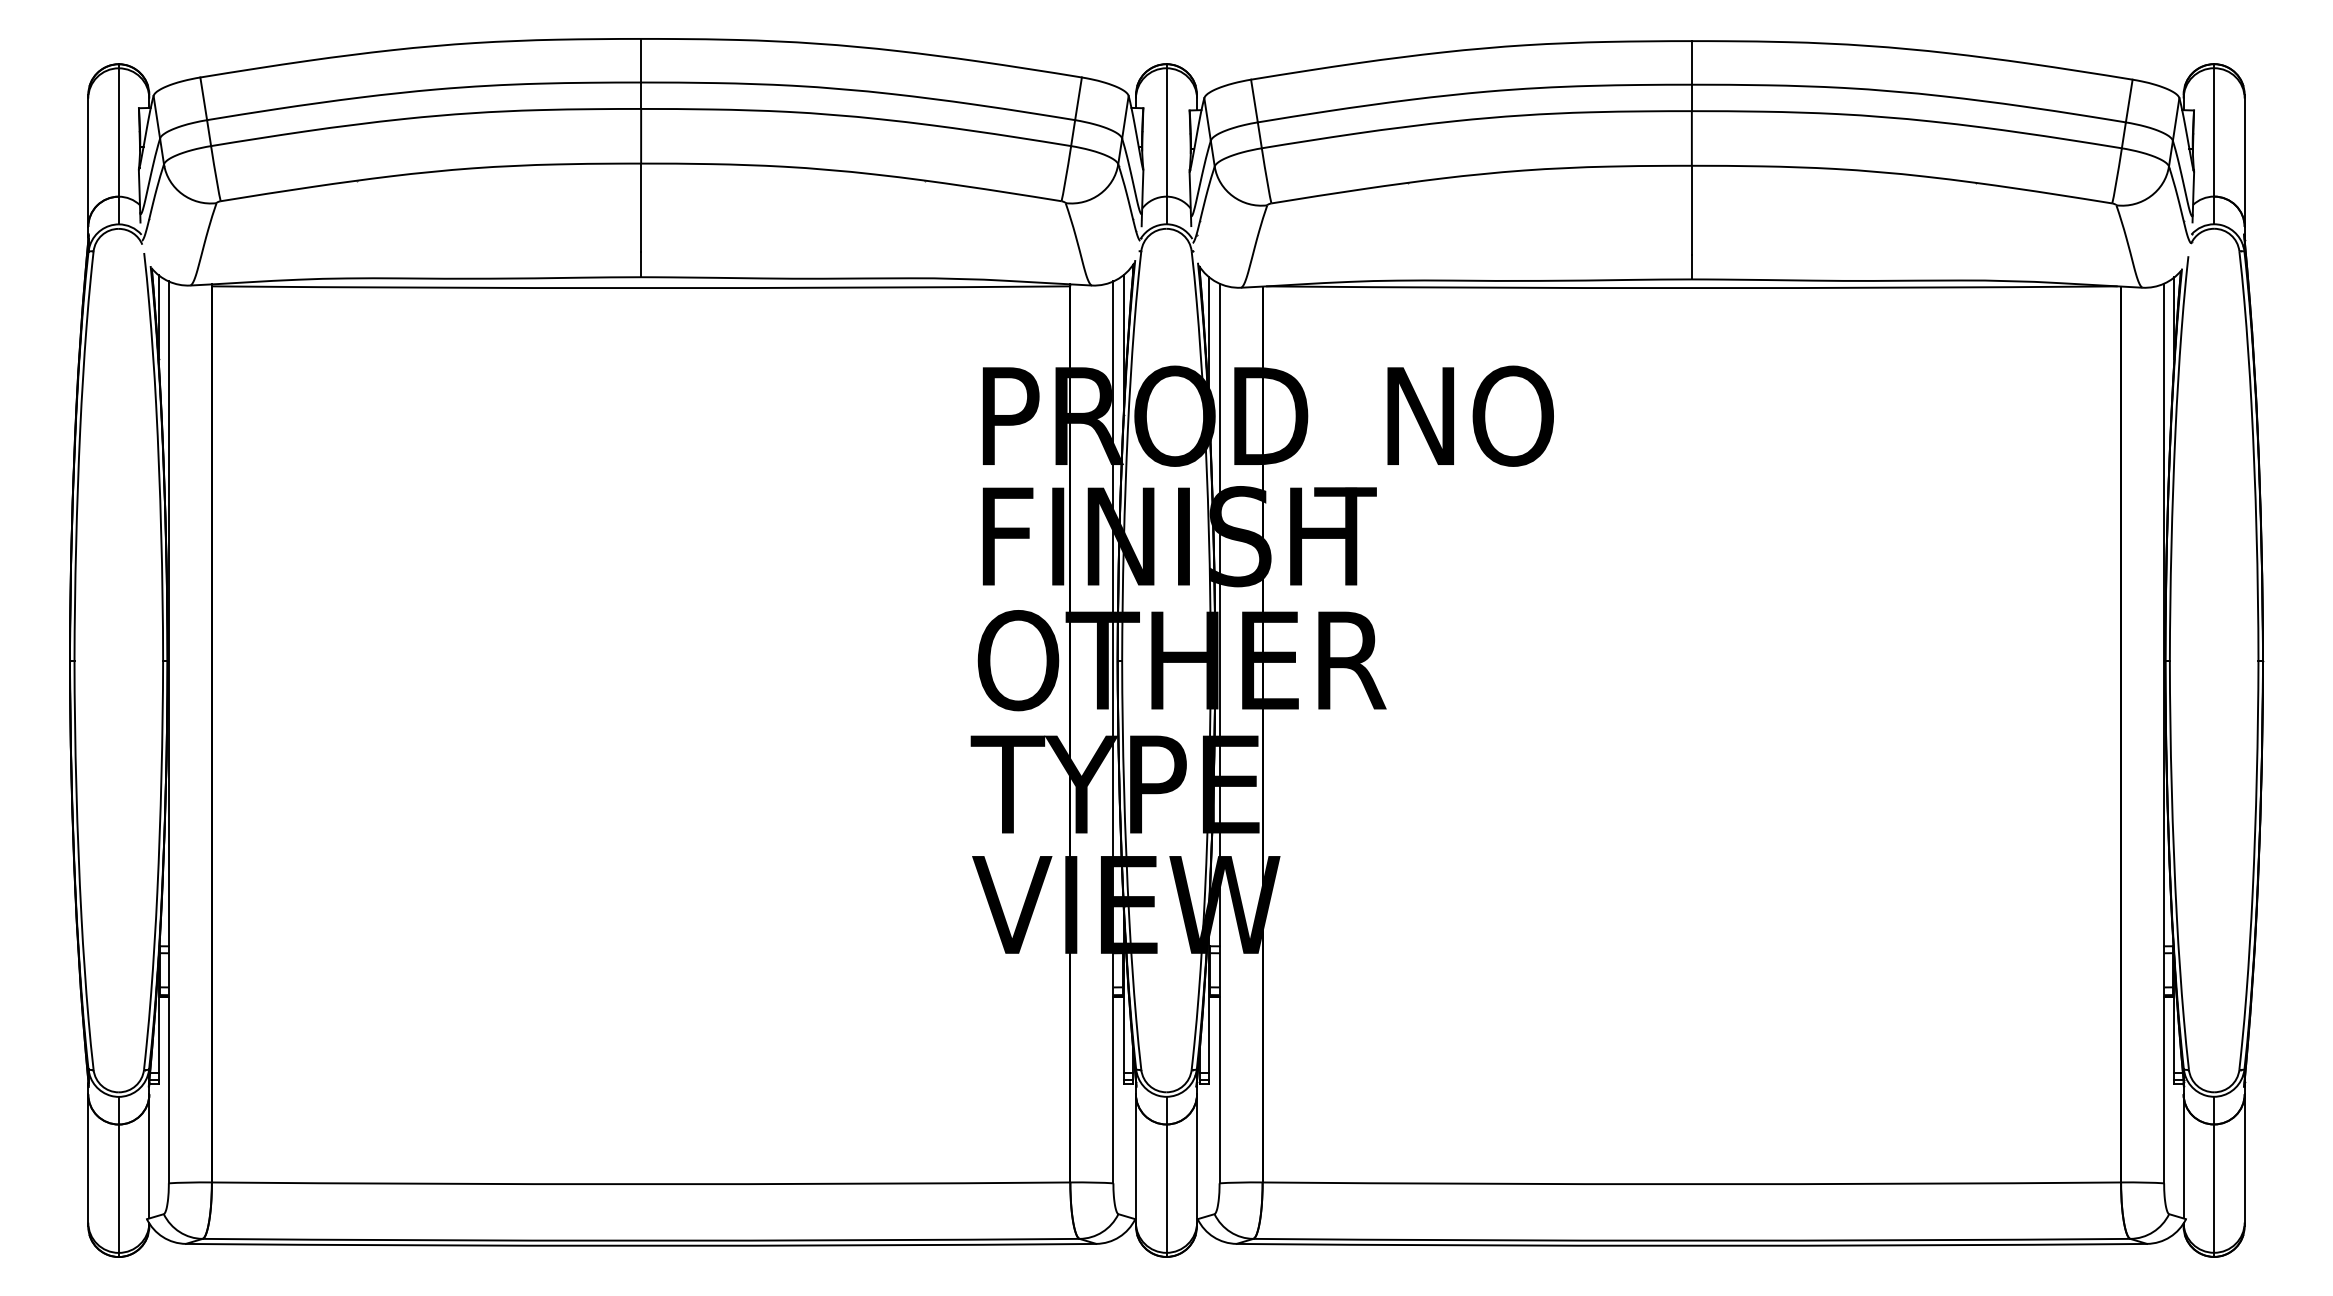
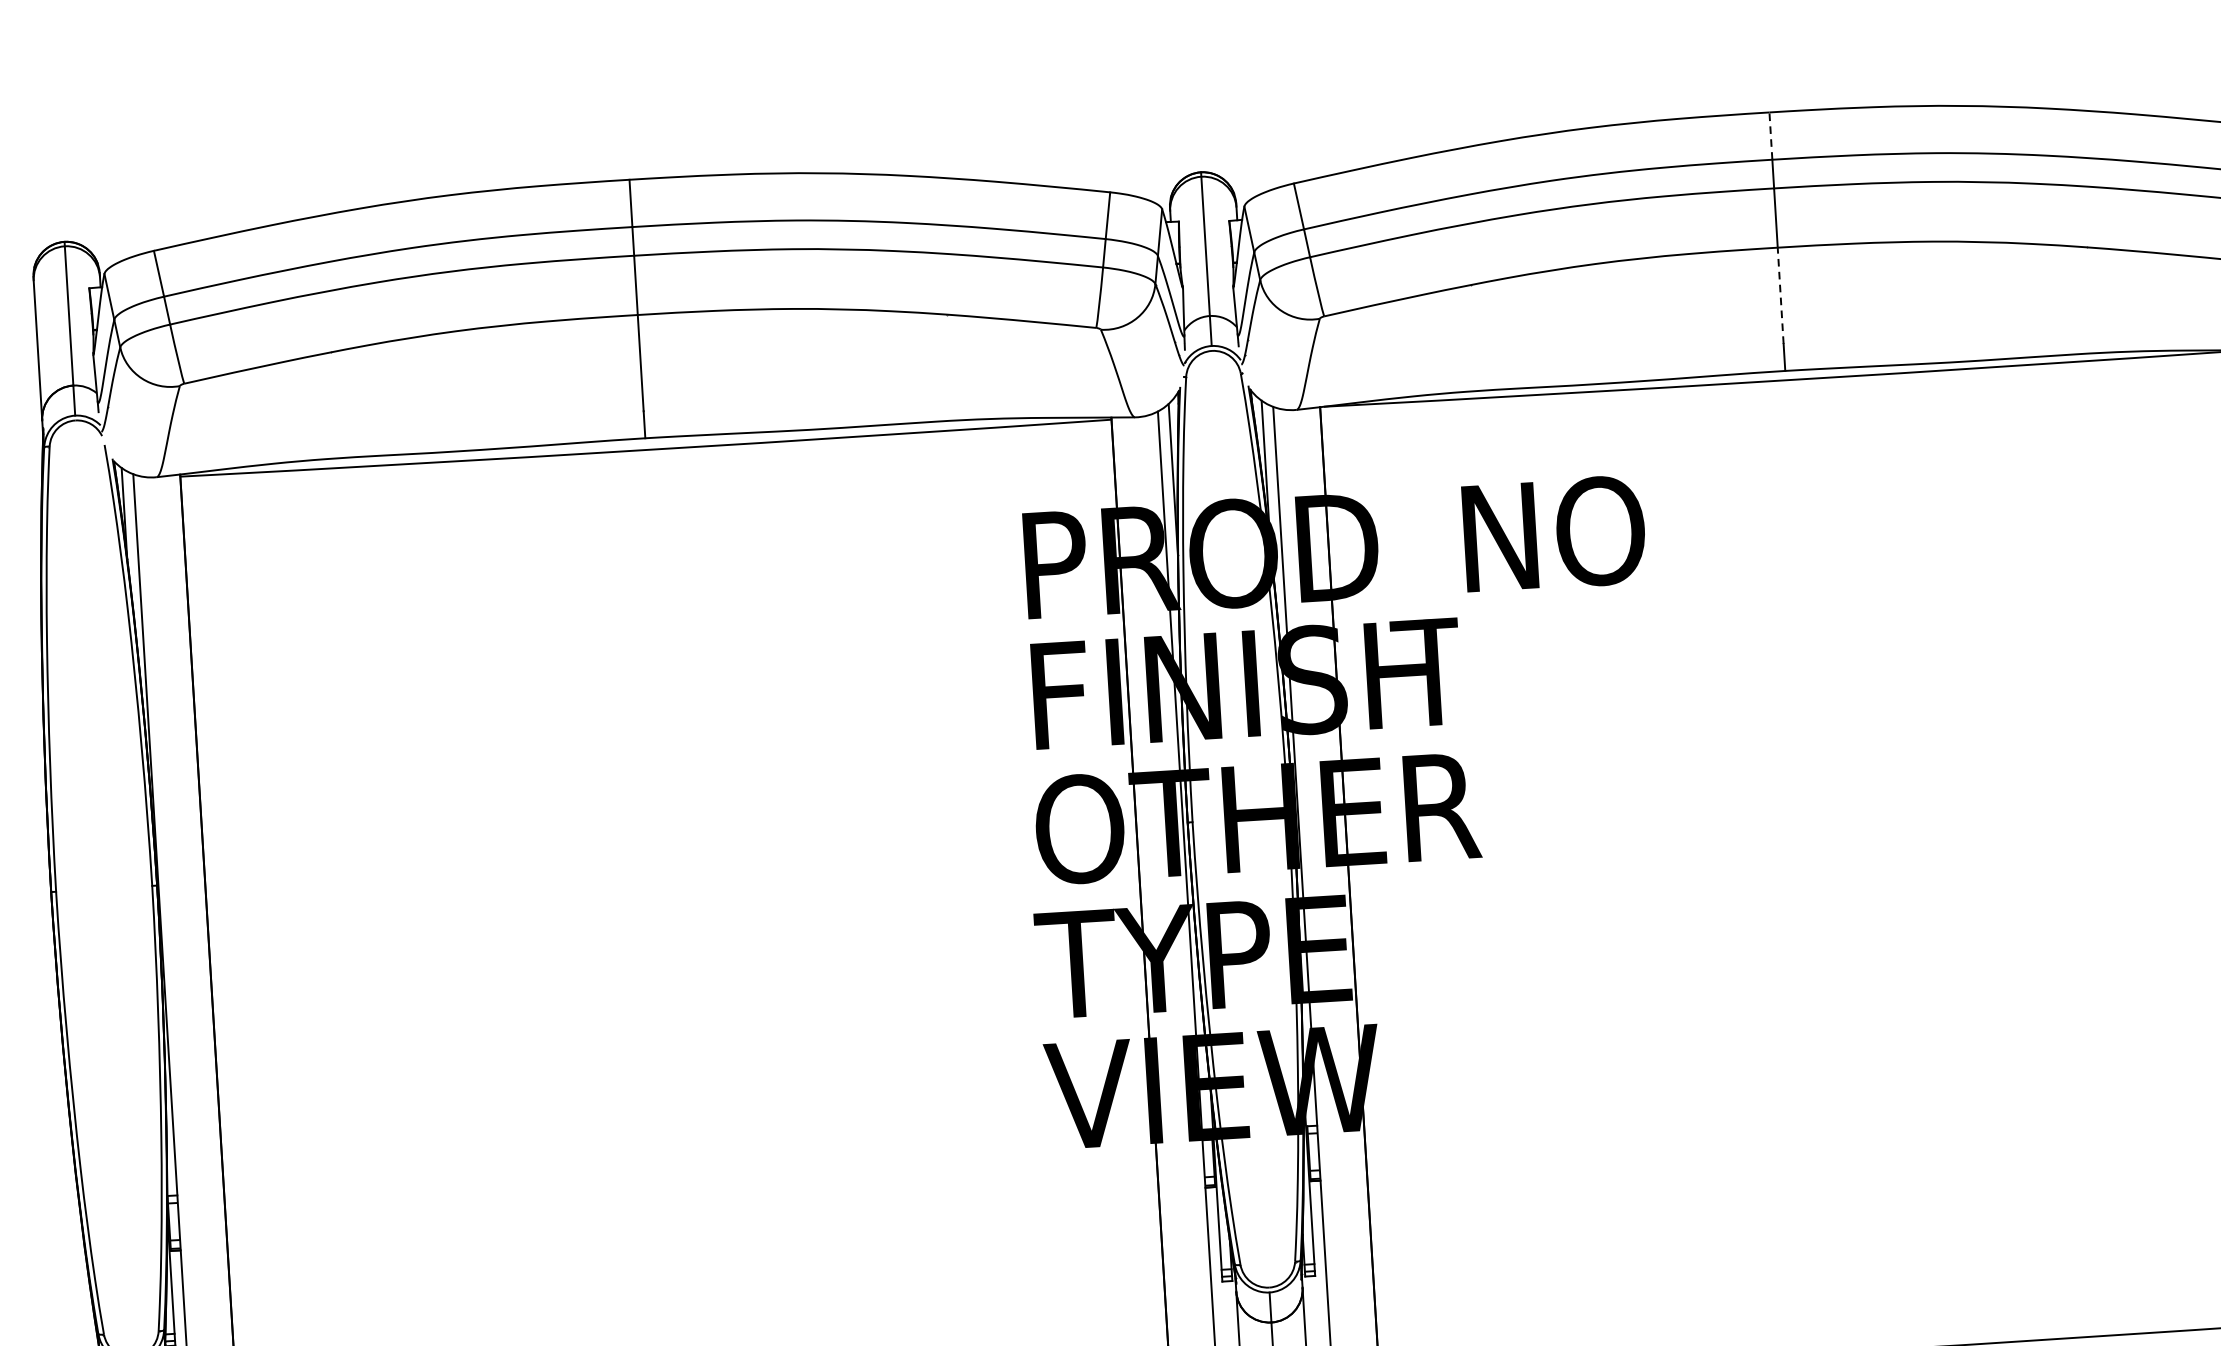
line: (1691, 62) -> (1770, 135), solid -> dashed
line: (1691, 209) -> (1780, 295), solid -> dashed

